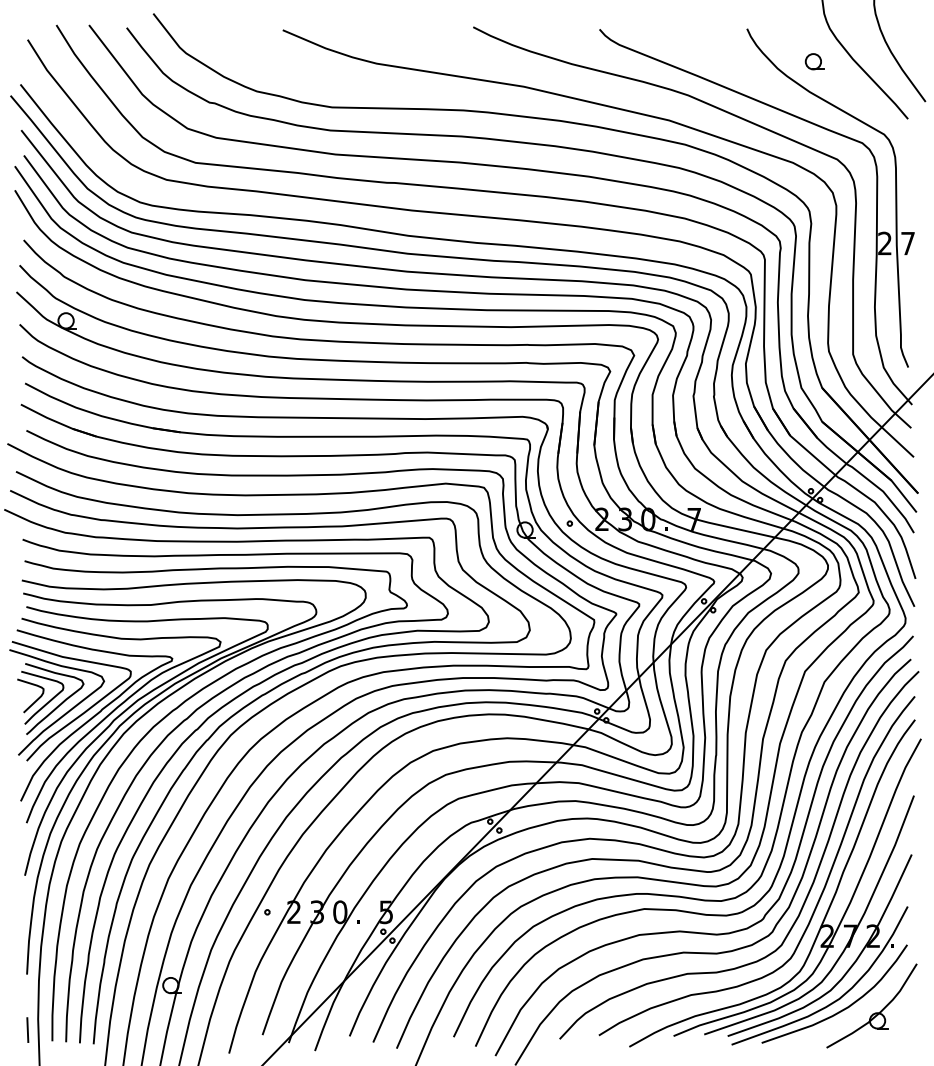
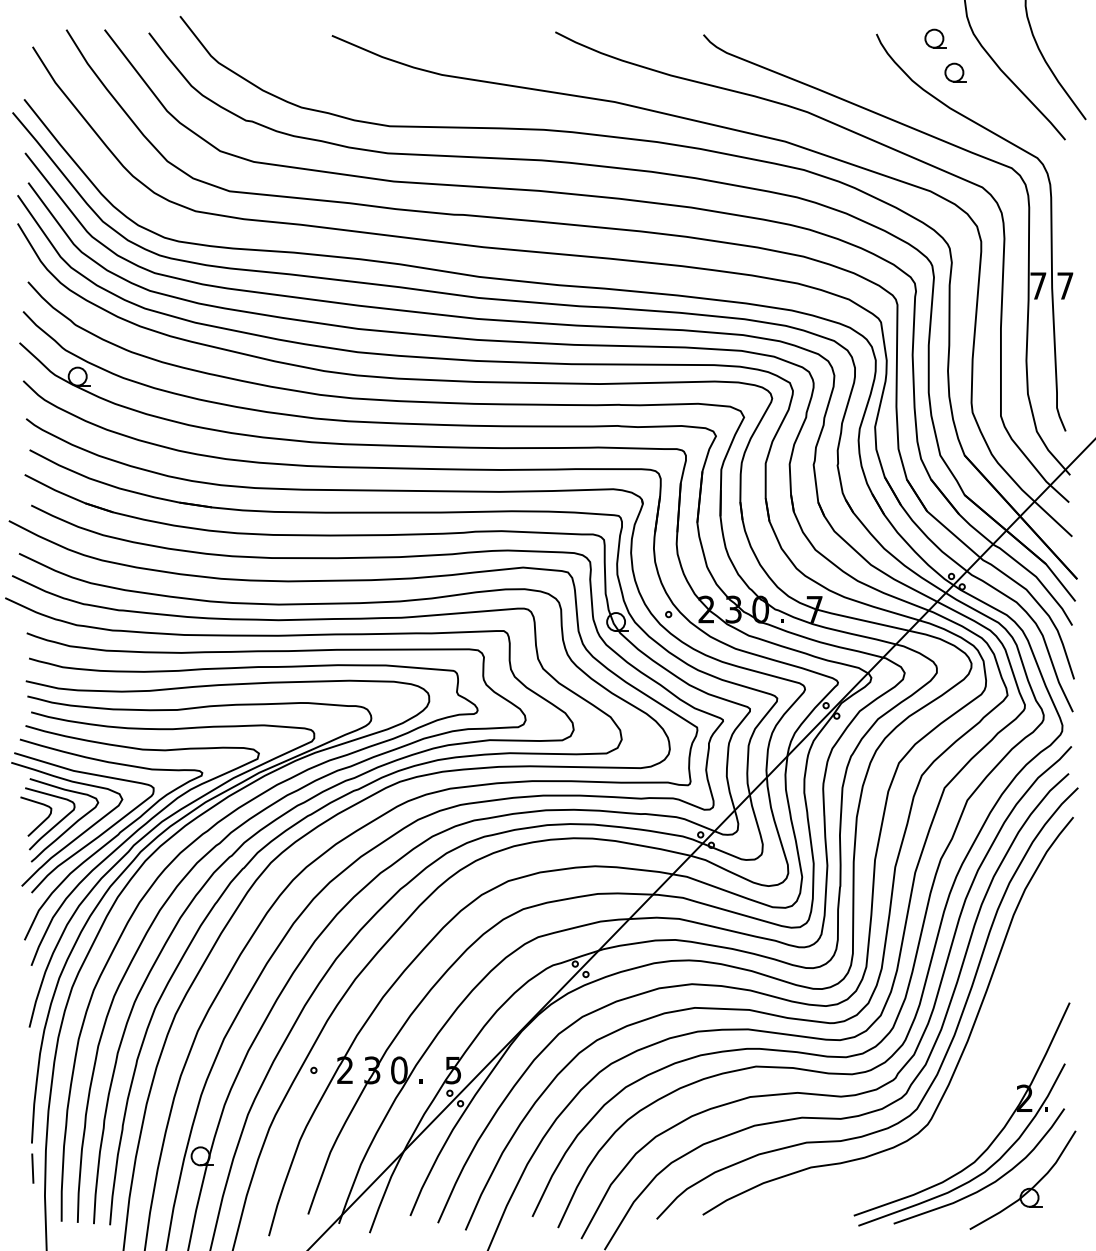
part: (797, 32) -> (935, 38), added
text: (885, 243) -> (1038, 285), 2 -> 7
part: (828, 908) -> (971, 1065), removed
line: (27, 1030) -> (32, 1168), moved

